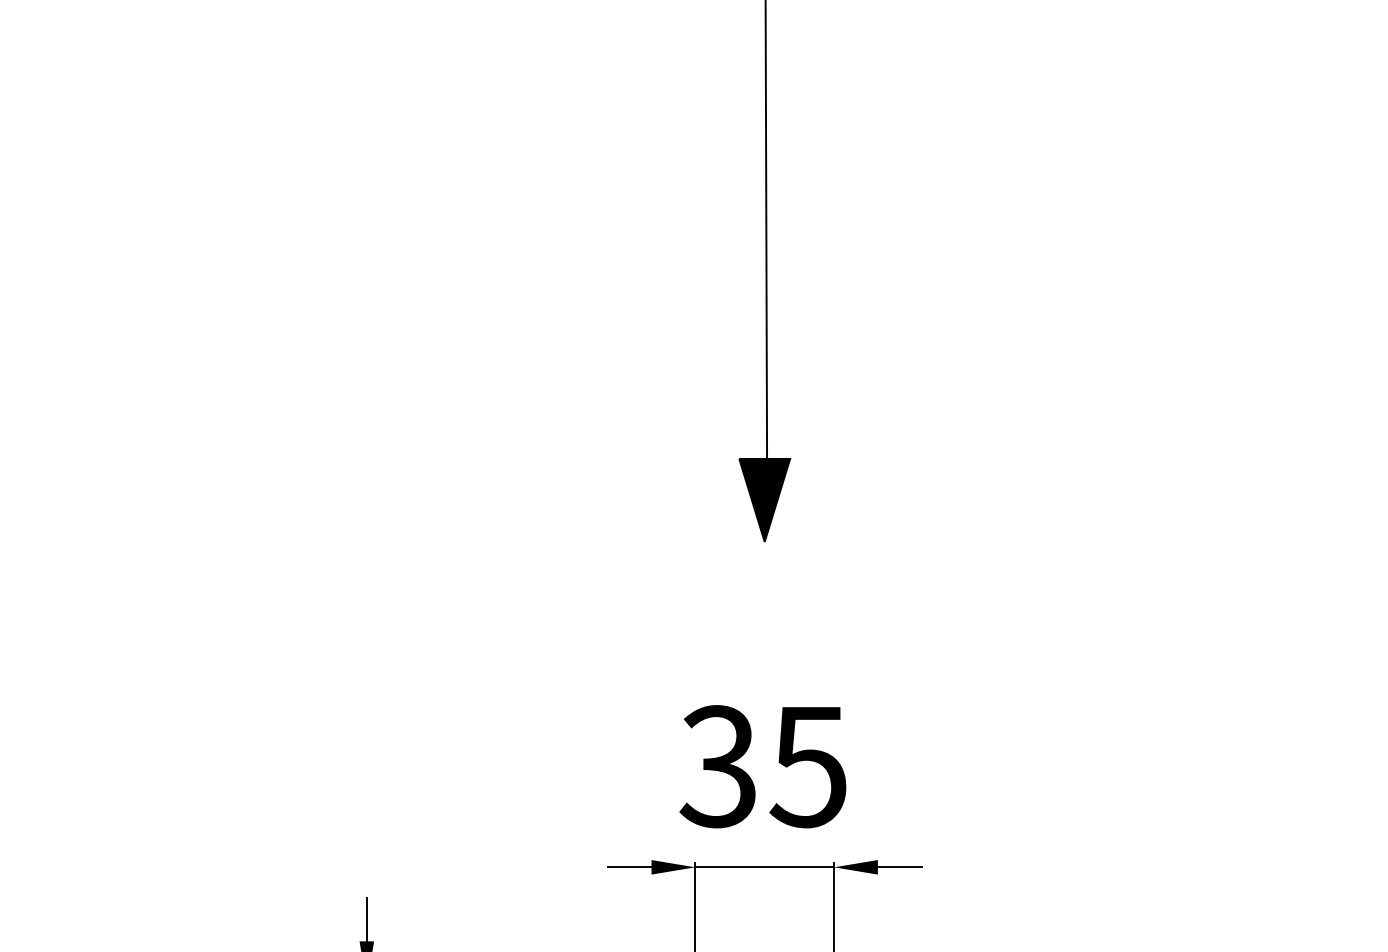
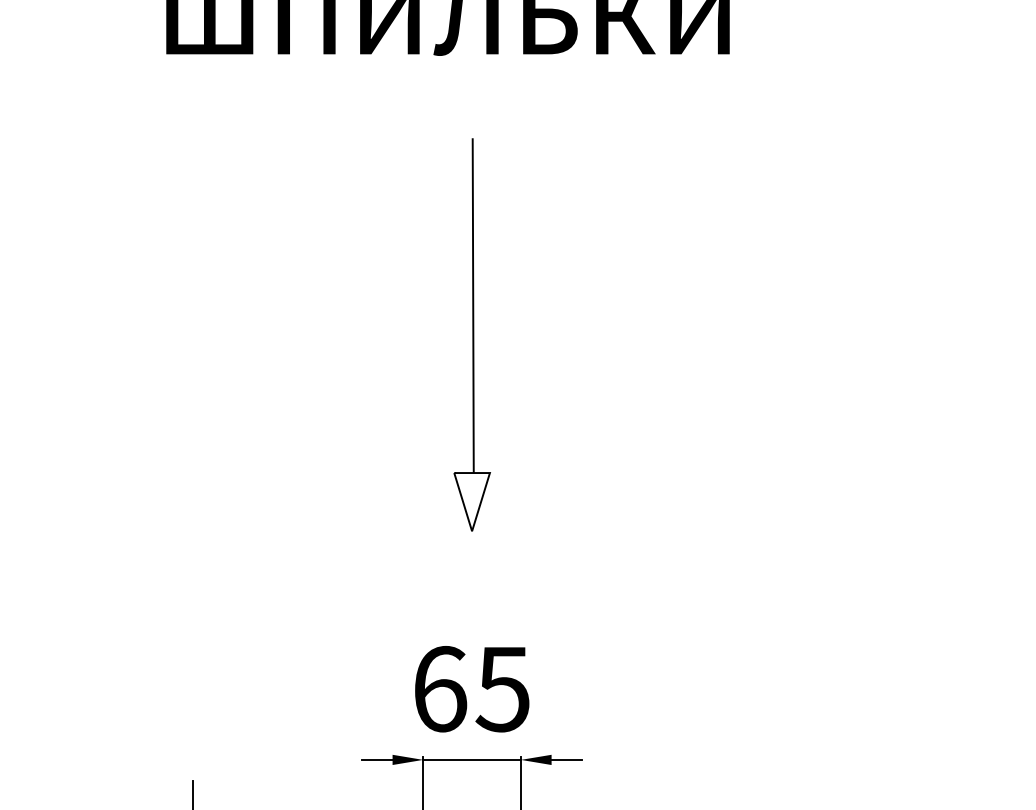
fill: (763, 500) -> (471, 502), removed
text: (718, 767) -> (439, 689), 35 -> 65

